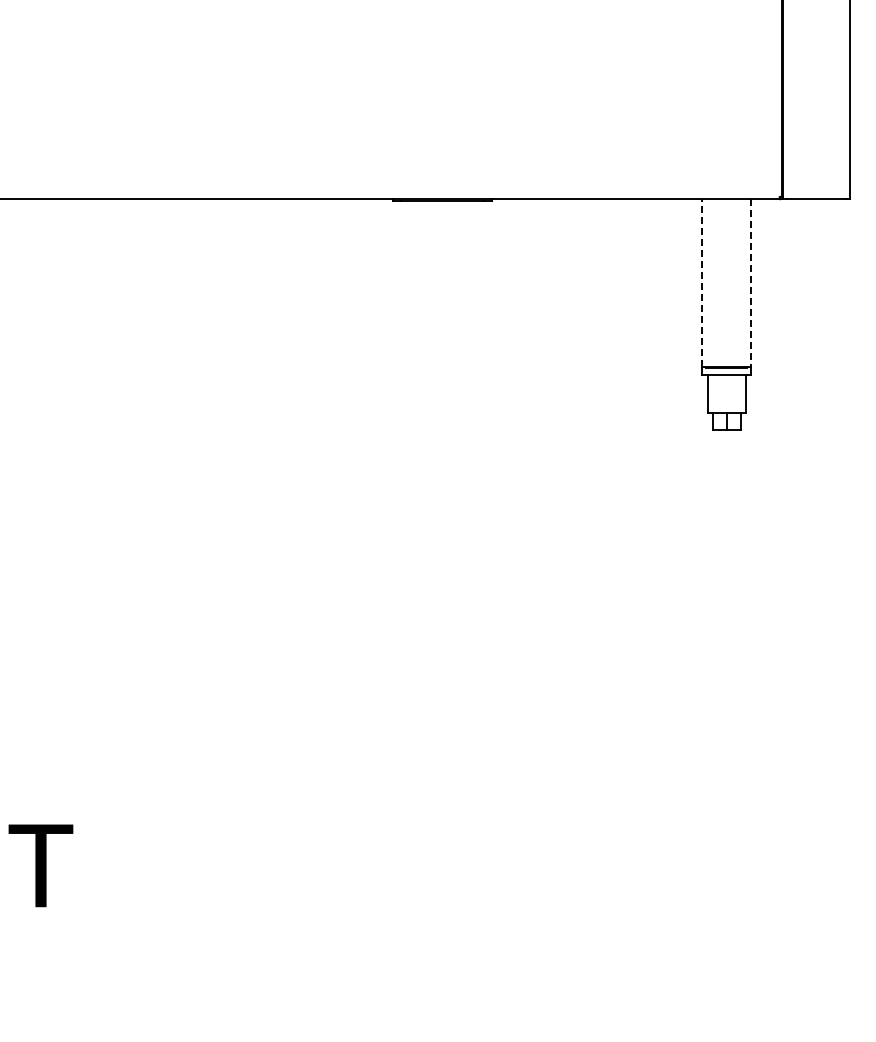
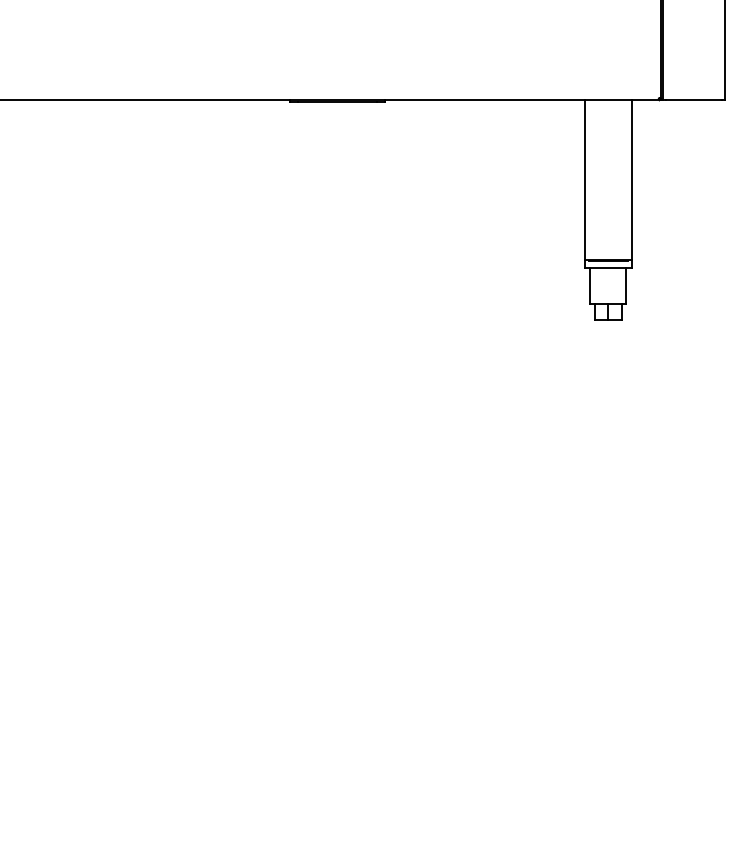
line: (701, 283) -> (584, 180), dashed -> solid
line: (751, 283) -> (632, 180), dashed -> solid

